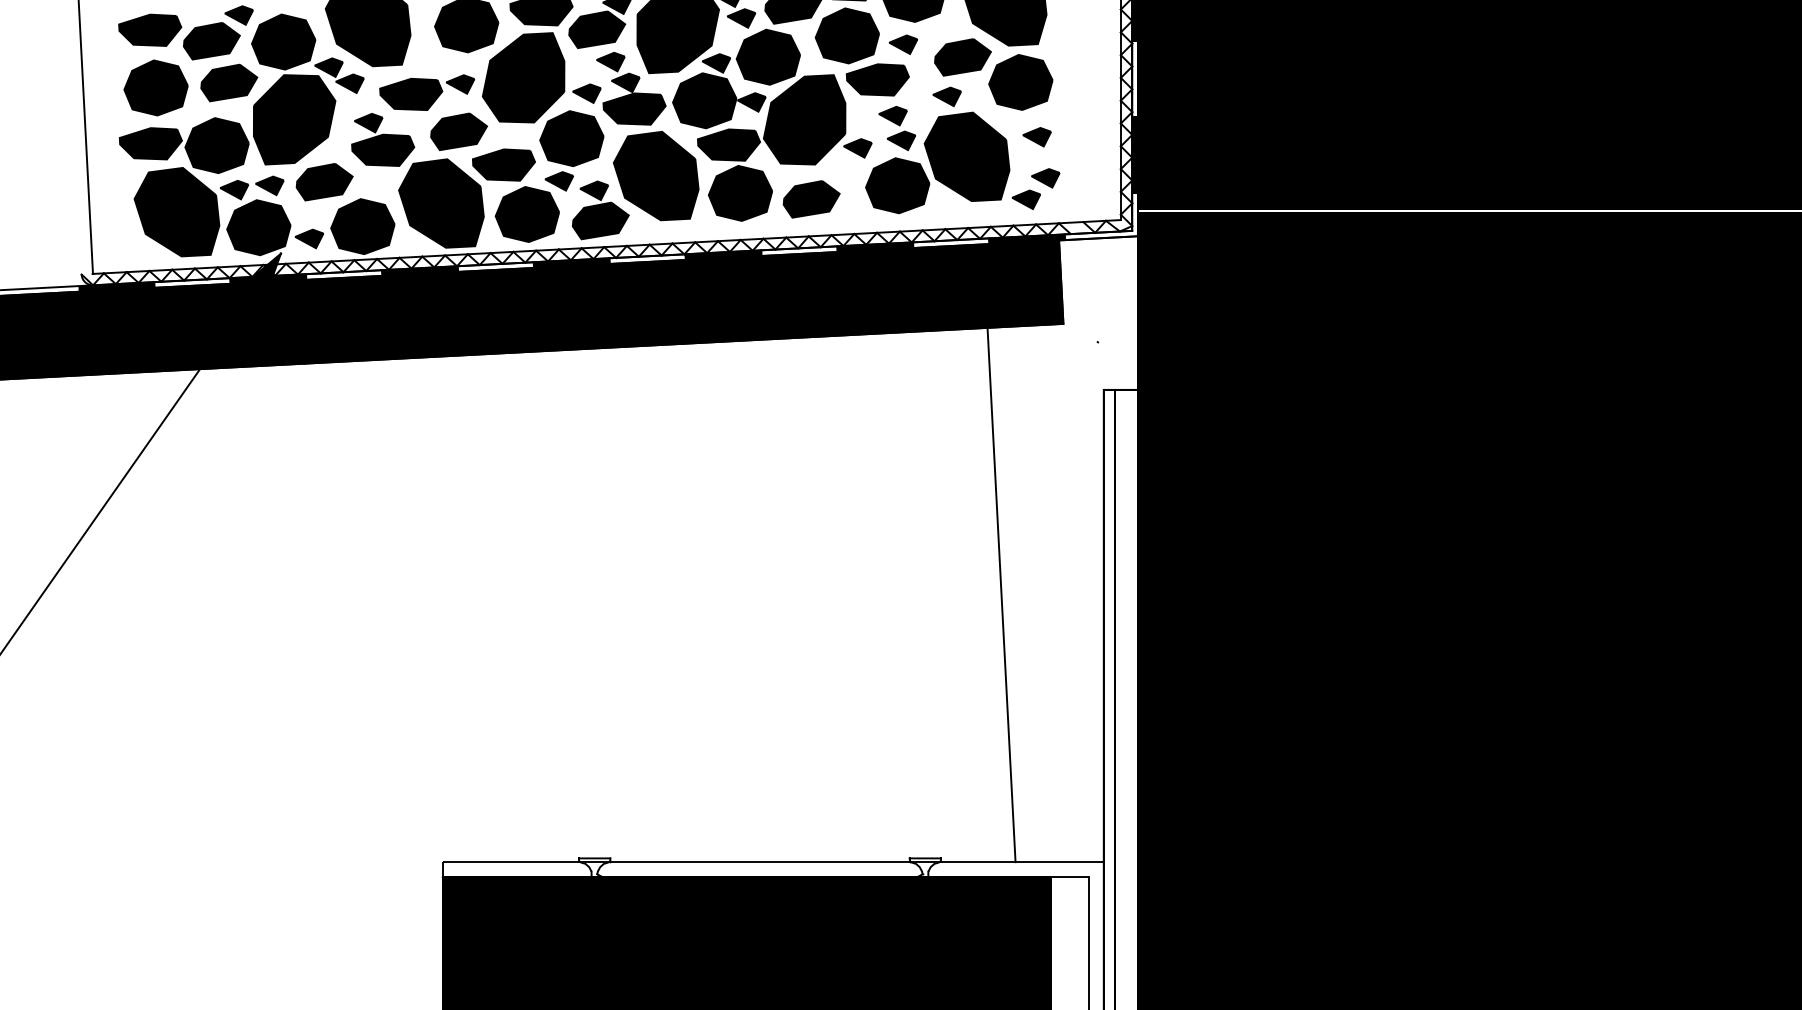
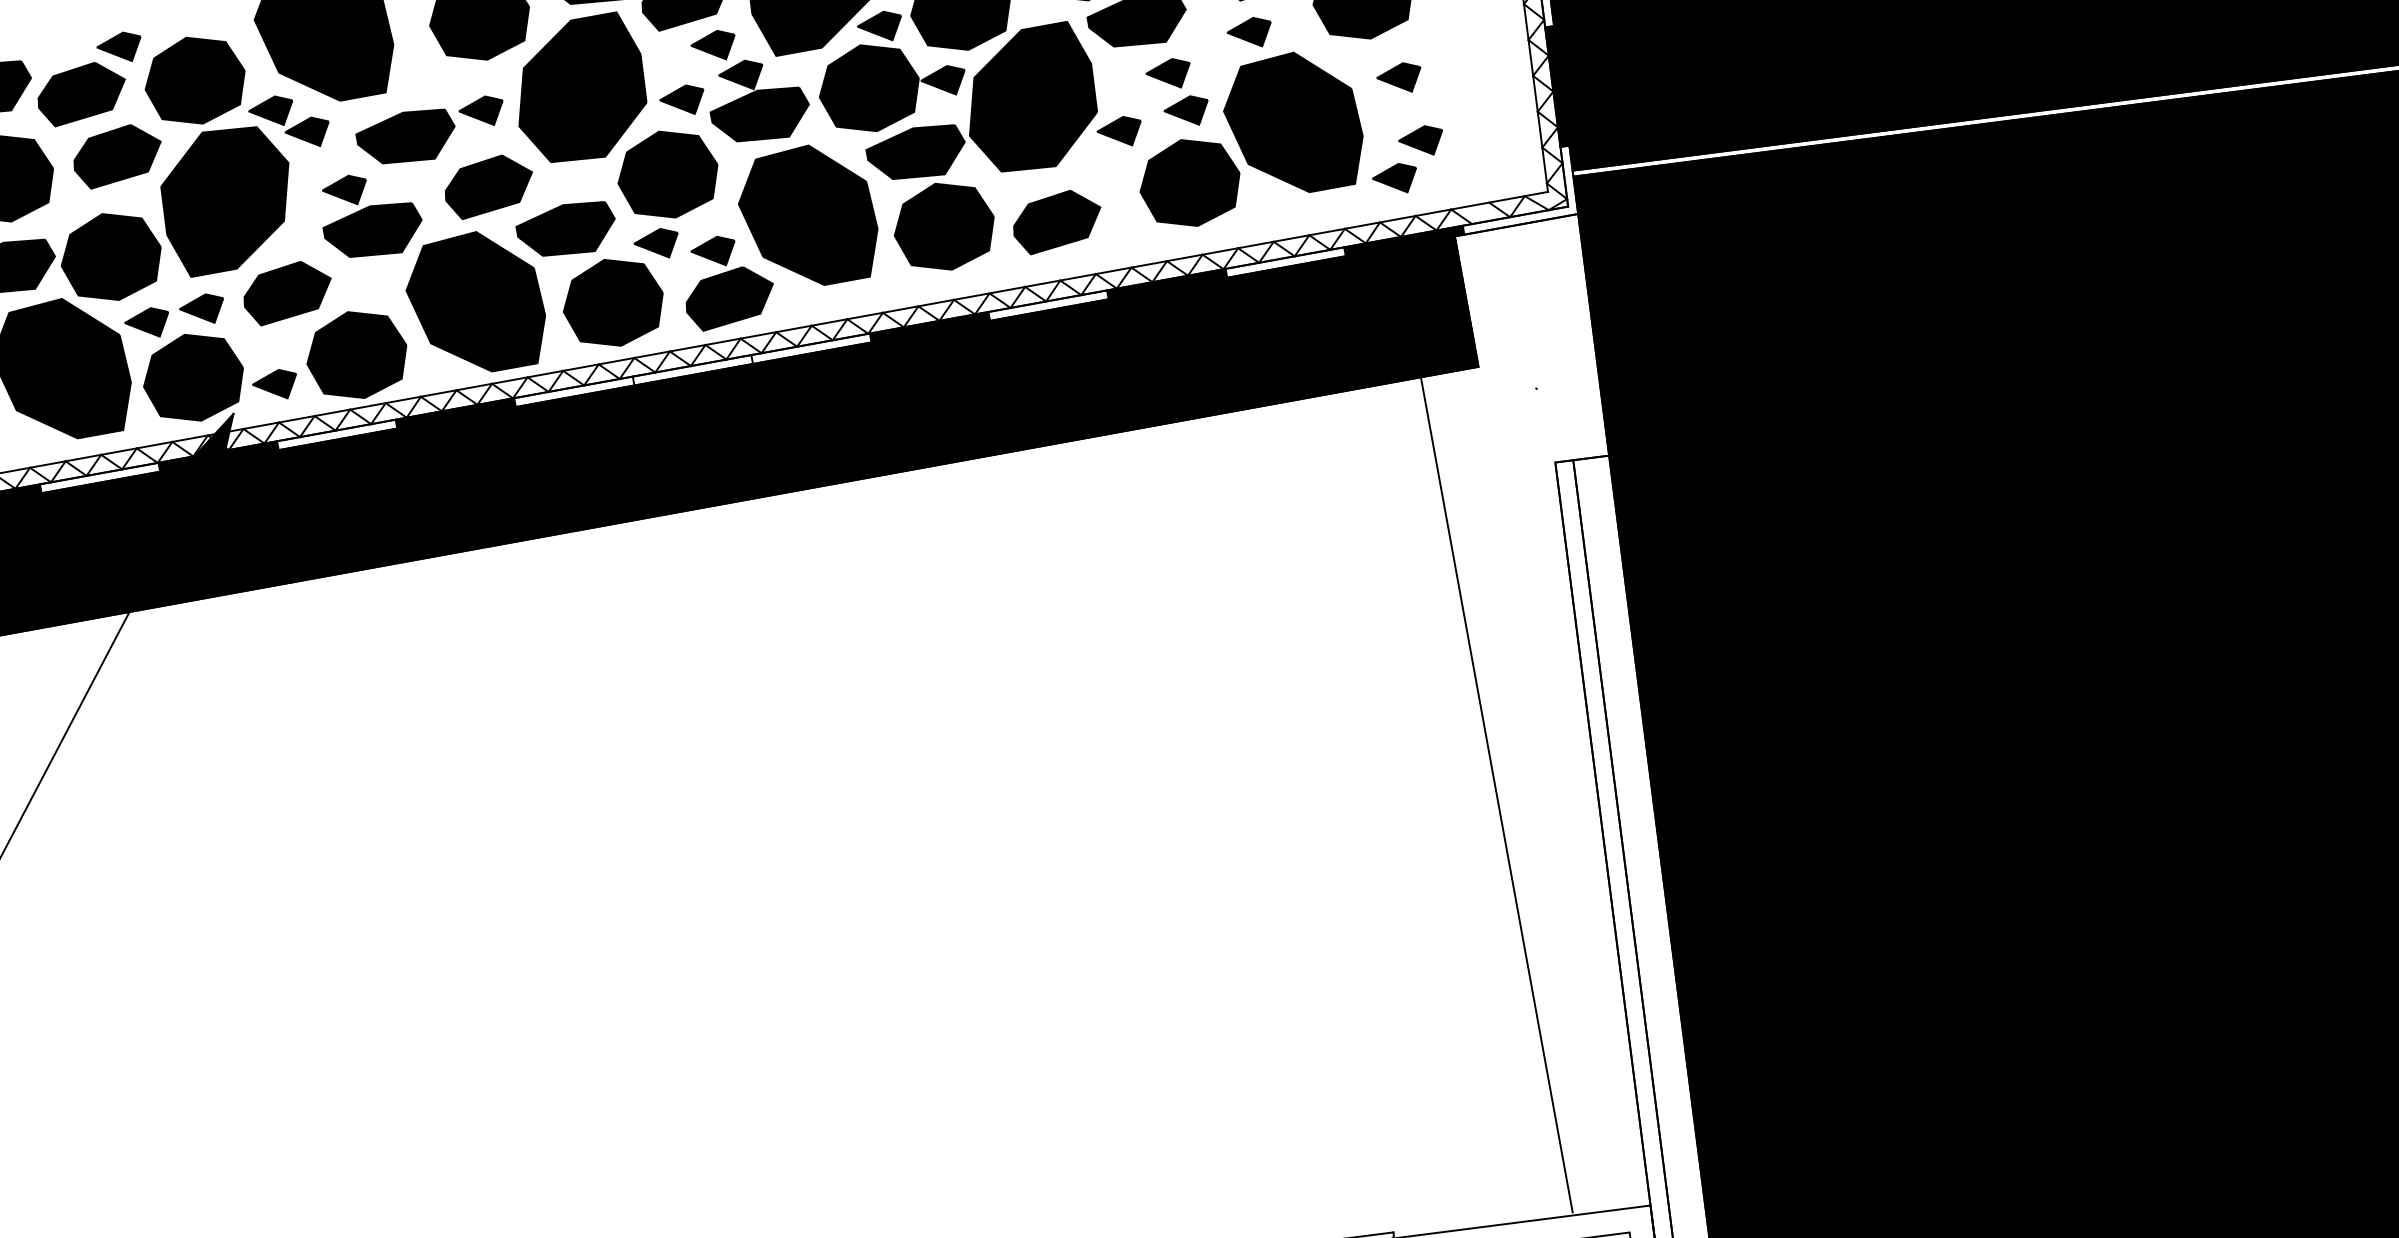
fill: (571, 262) -> (692, 369), removed
line: (1001, 594) -> (1496, 794), moved

